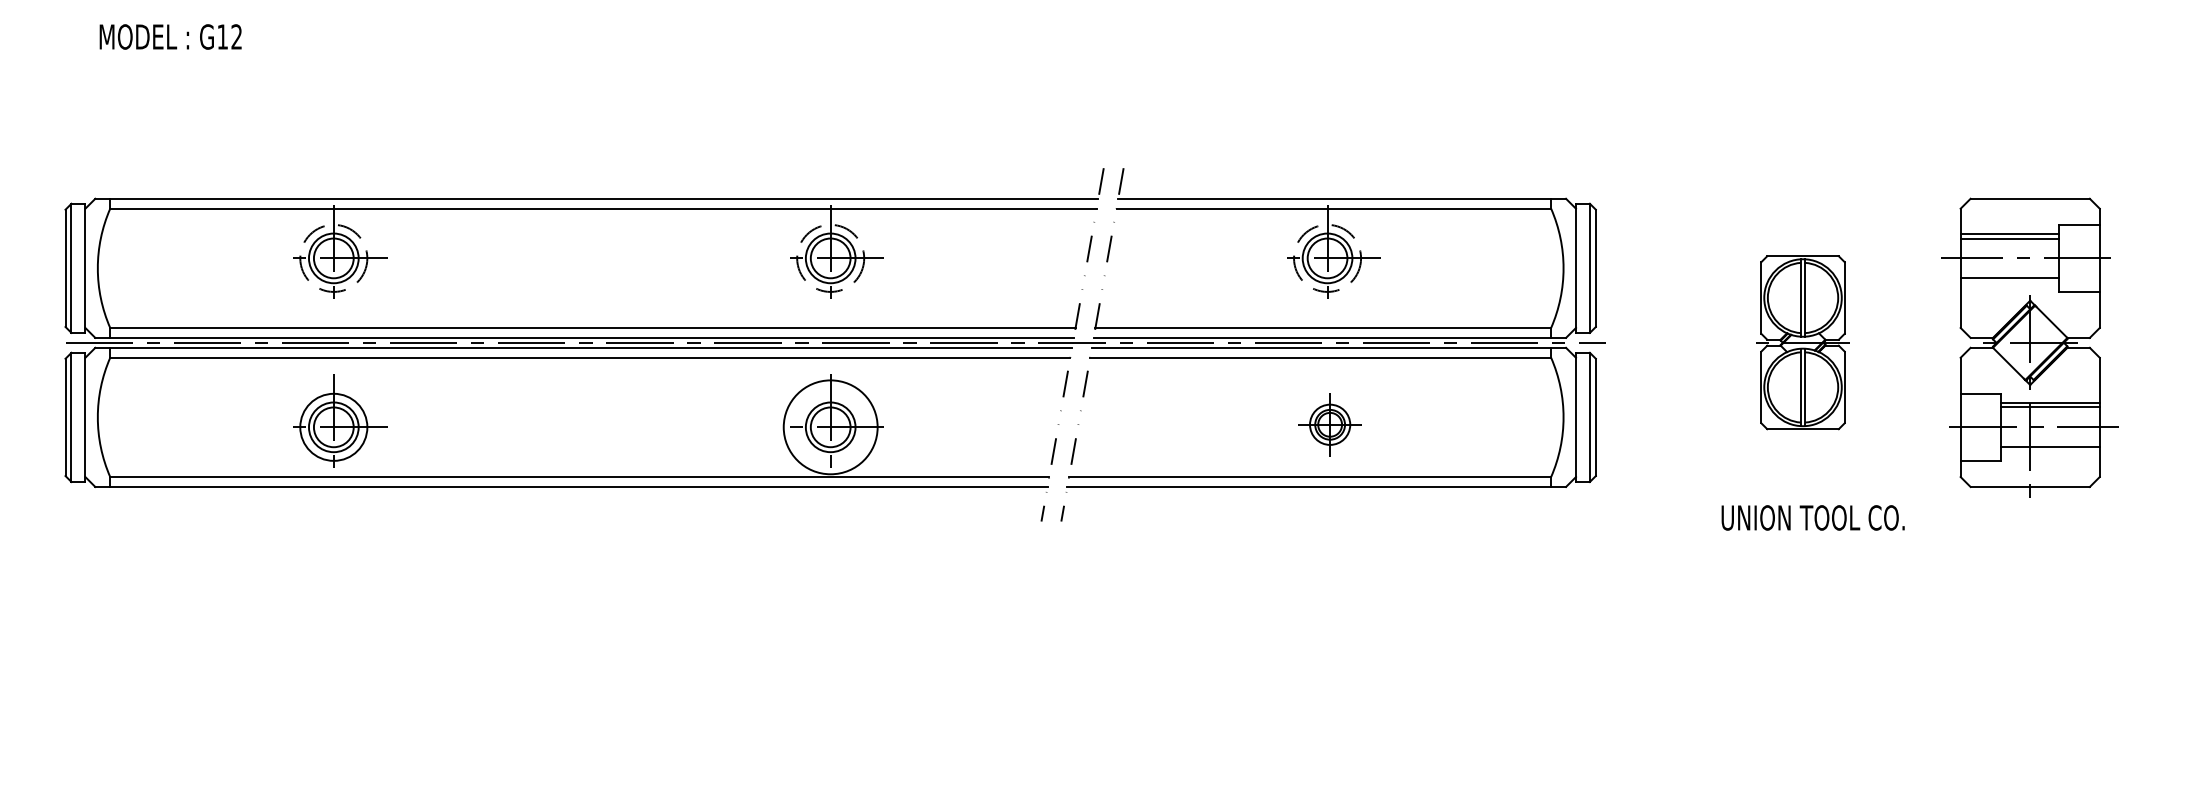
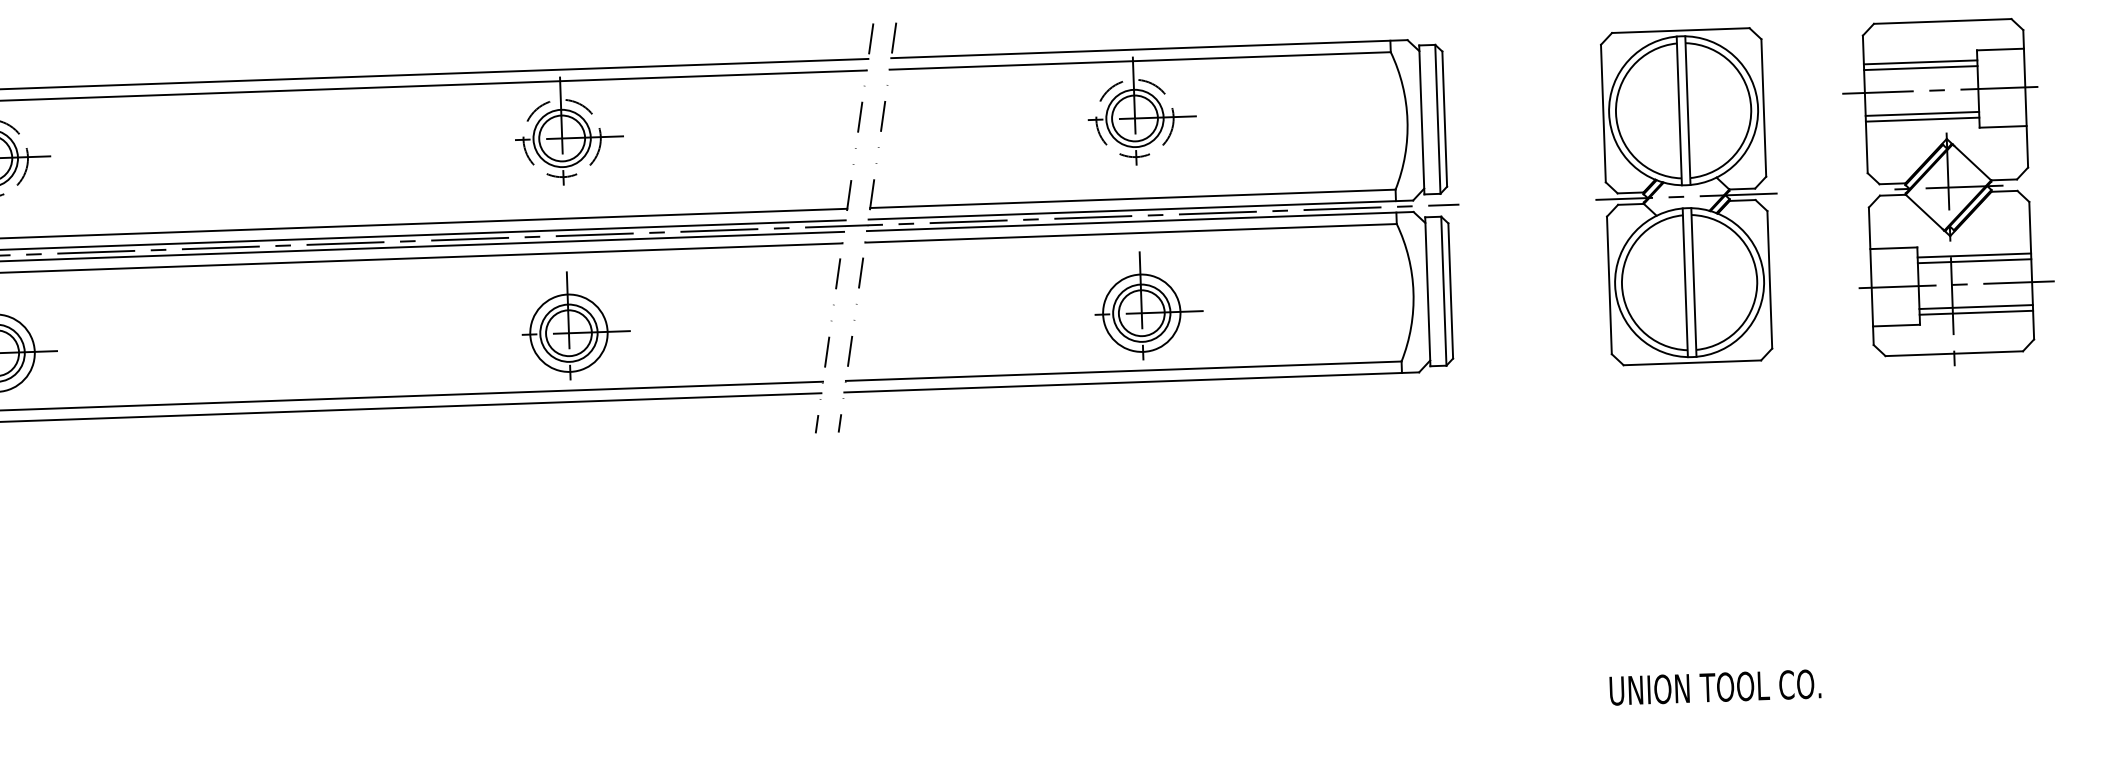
line: (2009, 283) -> (1922, 119), added
part: (1802, 342) -> (1685, 196), size x1.67
part: (1333, 420) -> (1148, 305), size x1.67
circle: (830, 426) -> (568, 332), size x0.71
line: (2050, 452) -> (1976, 313), added
text: (1812, 517) -> (1714, 687), moved

